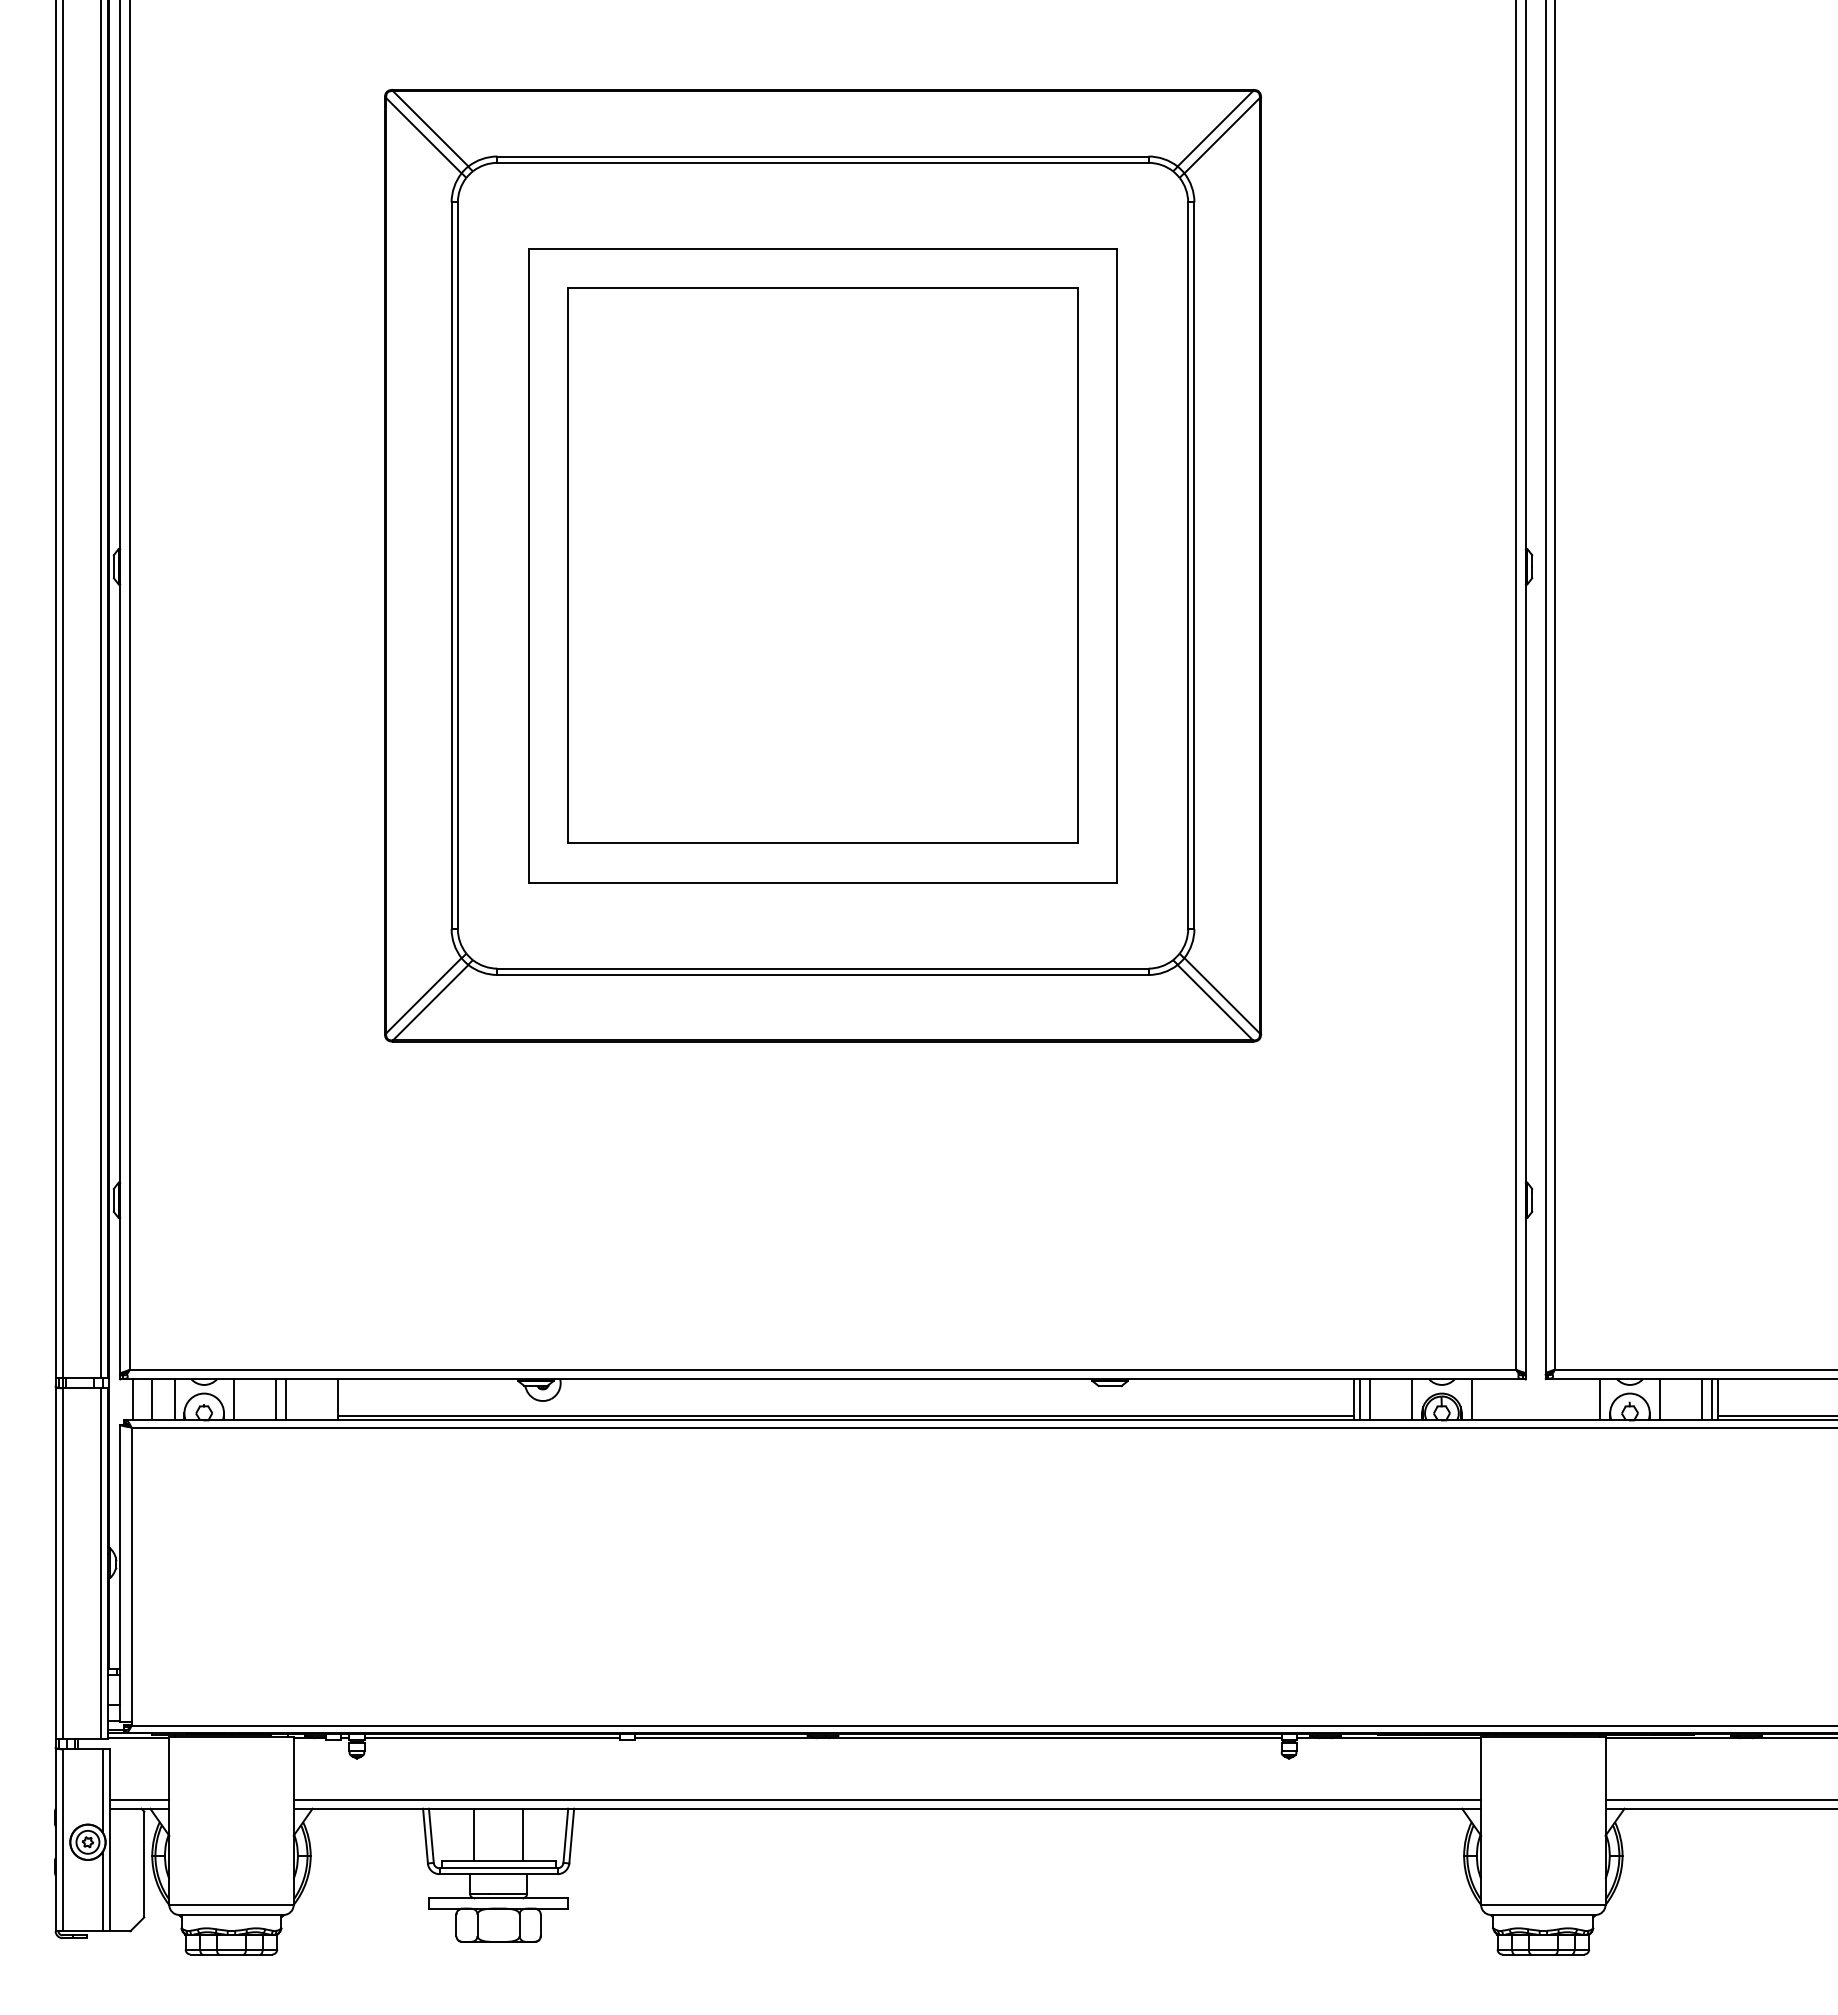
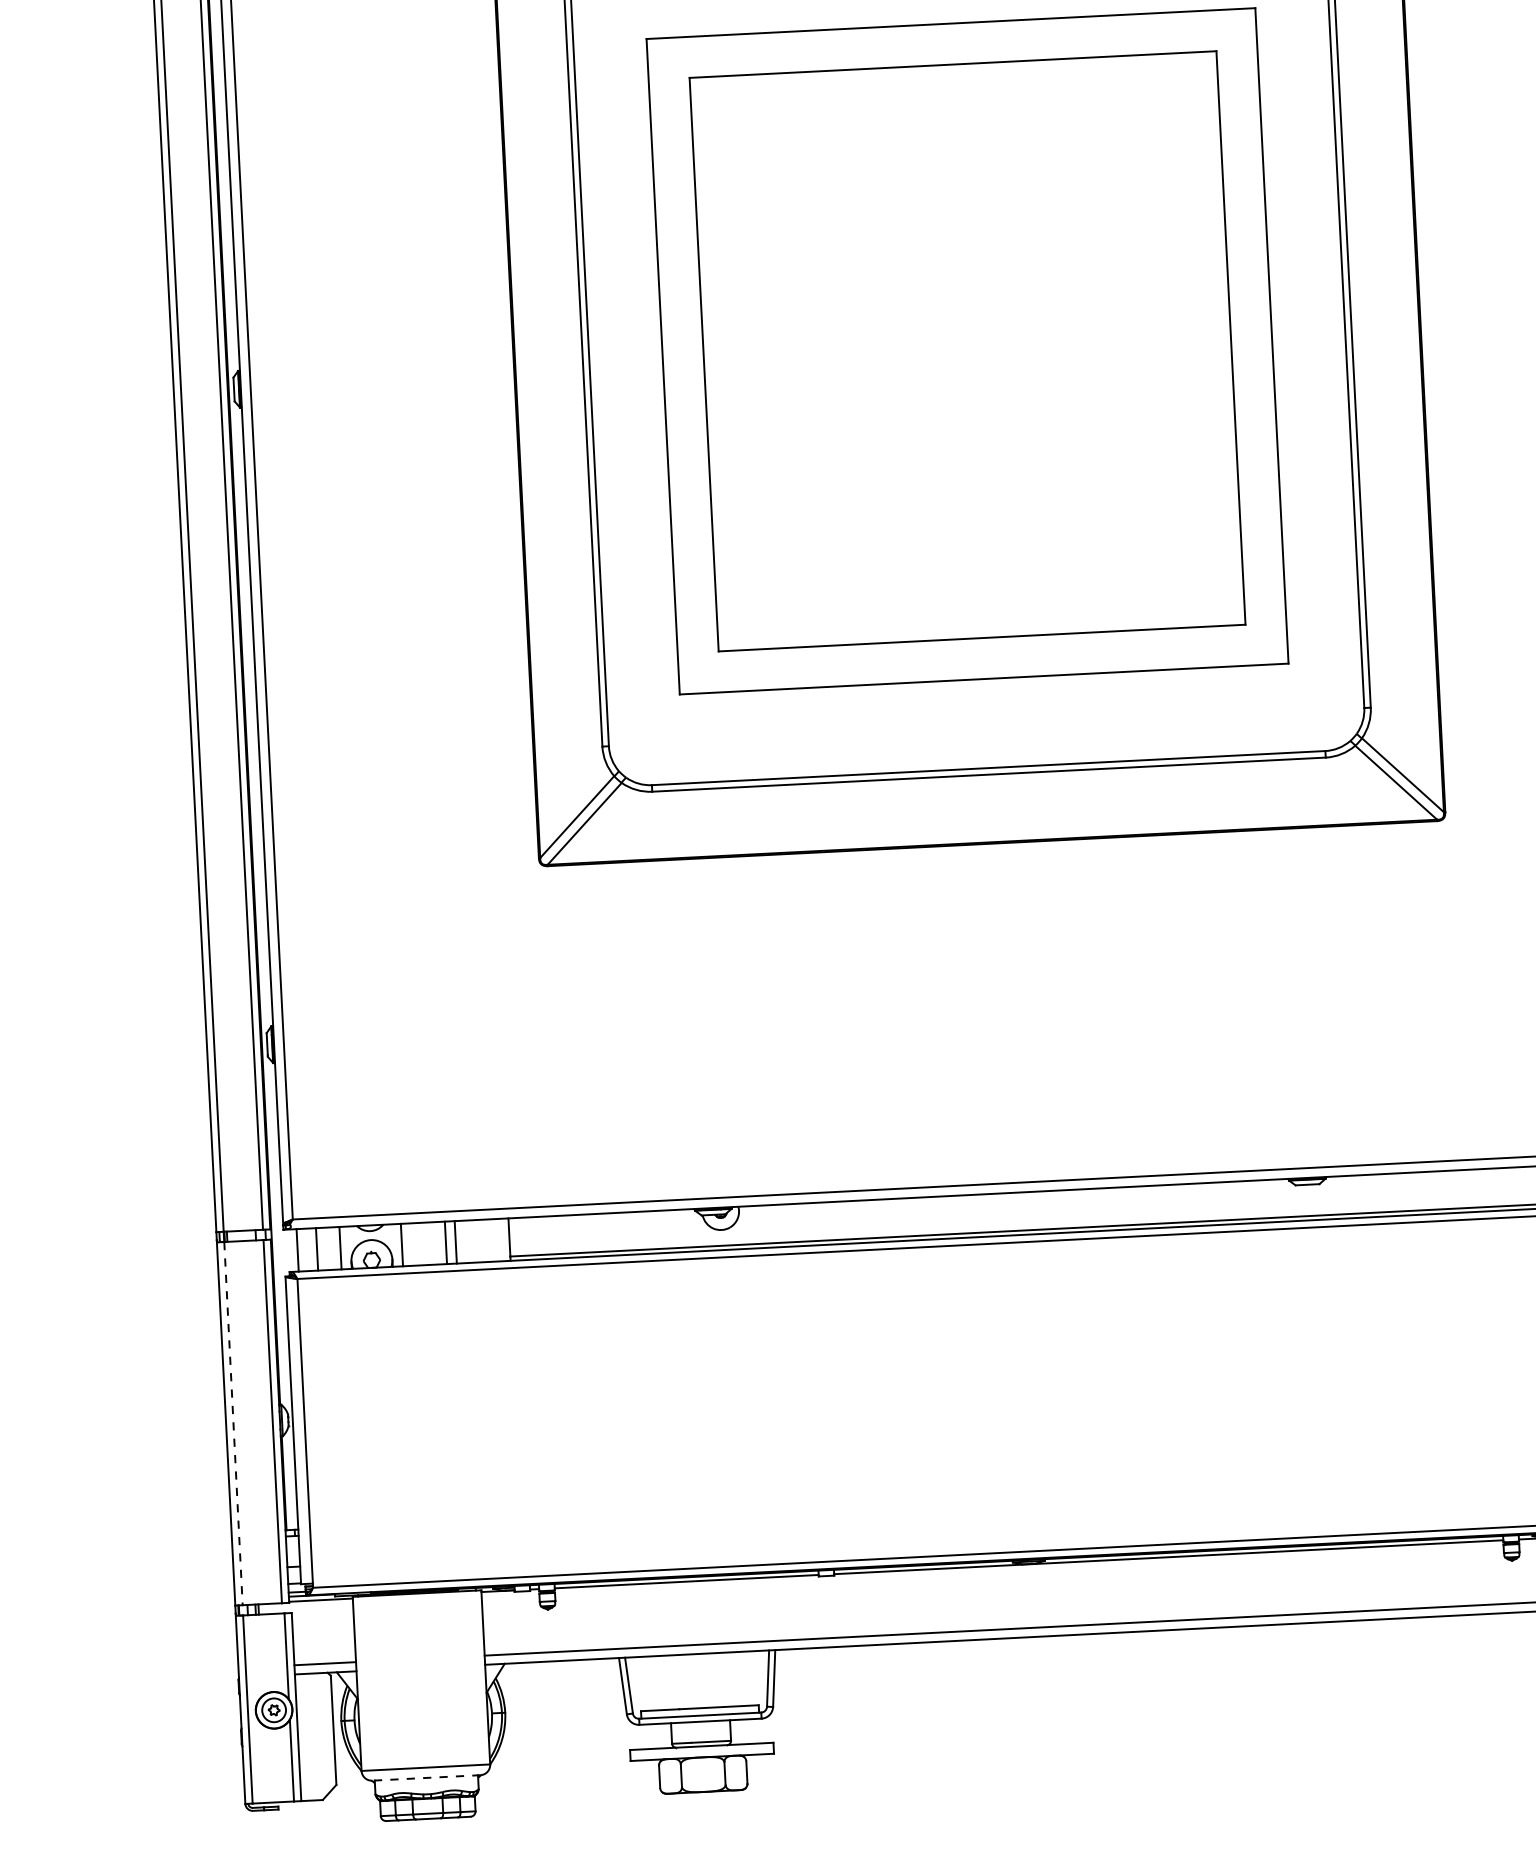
line: (62, 1563) -> (233, 1423), solid -> dashed
line: (473, 1834) -> (672, 1682), removed
line: (523, 1834) -> (724, 1679), removed
line: (231, 1914) -> (426, 1777), solid -> dashed

